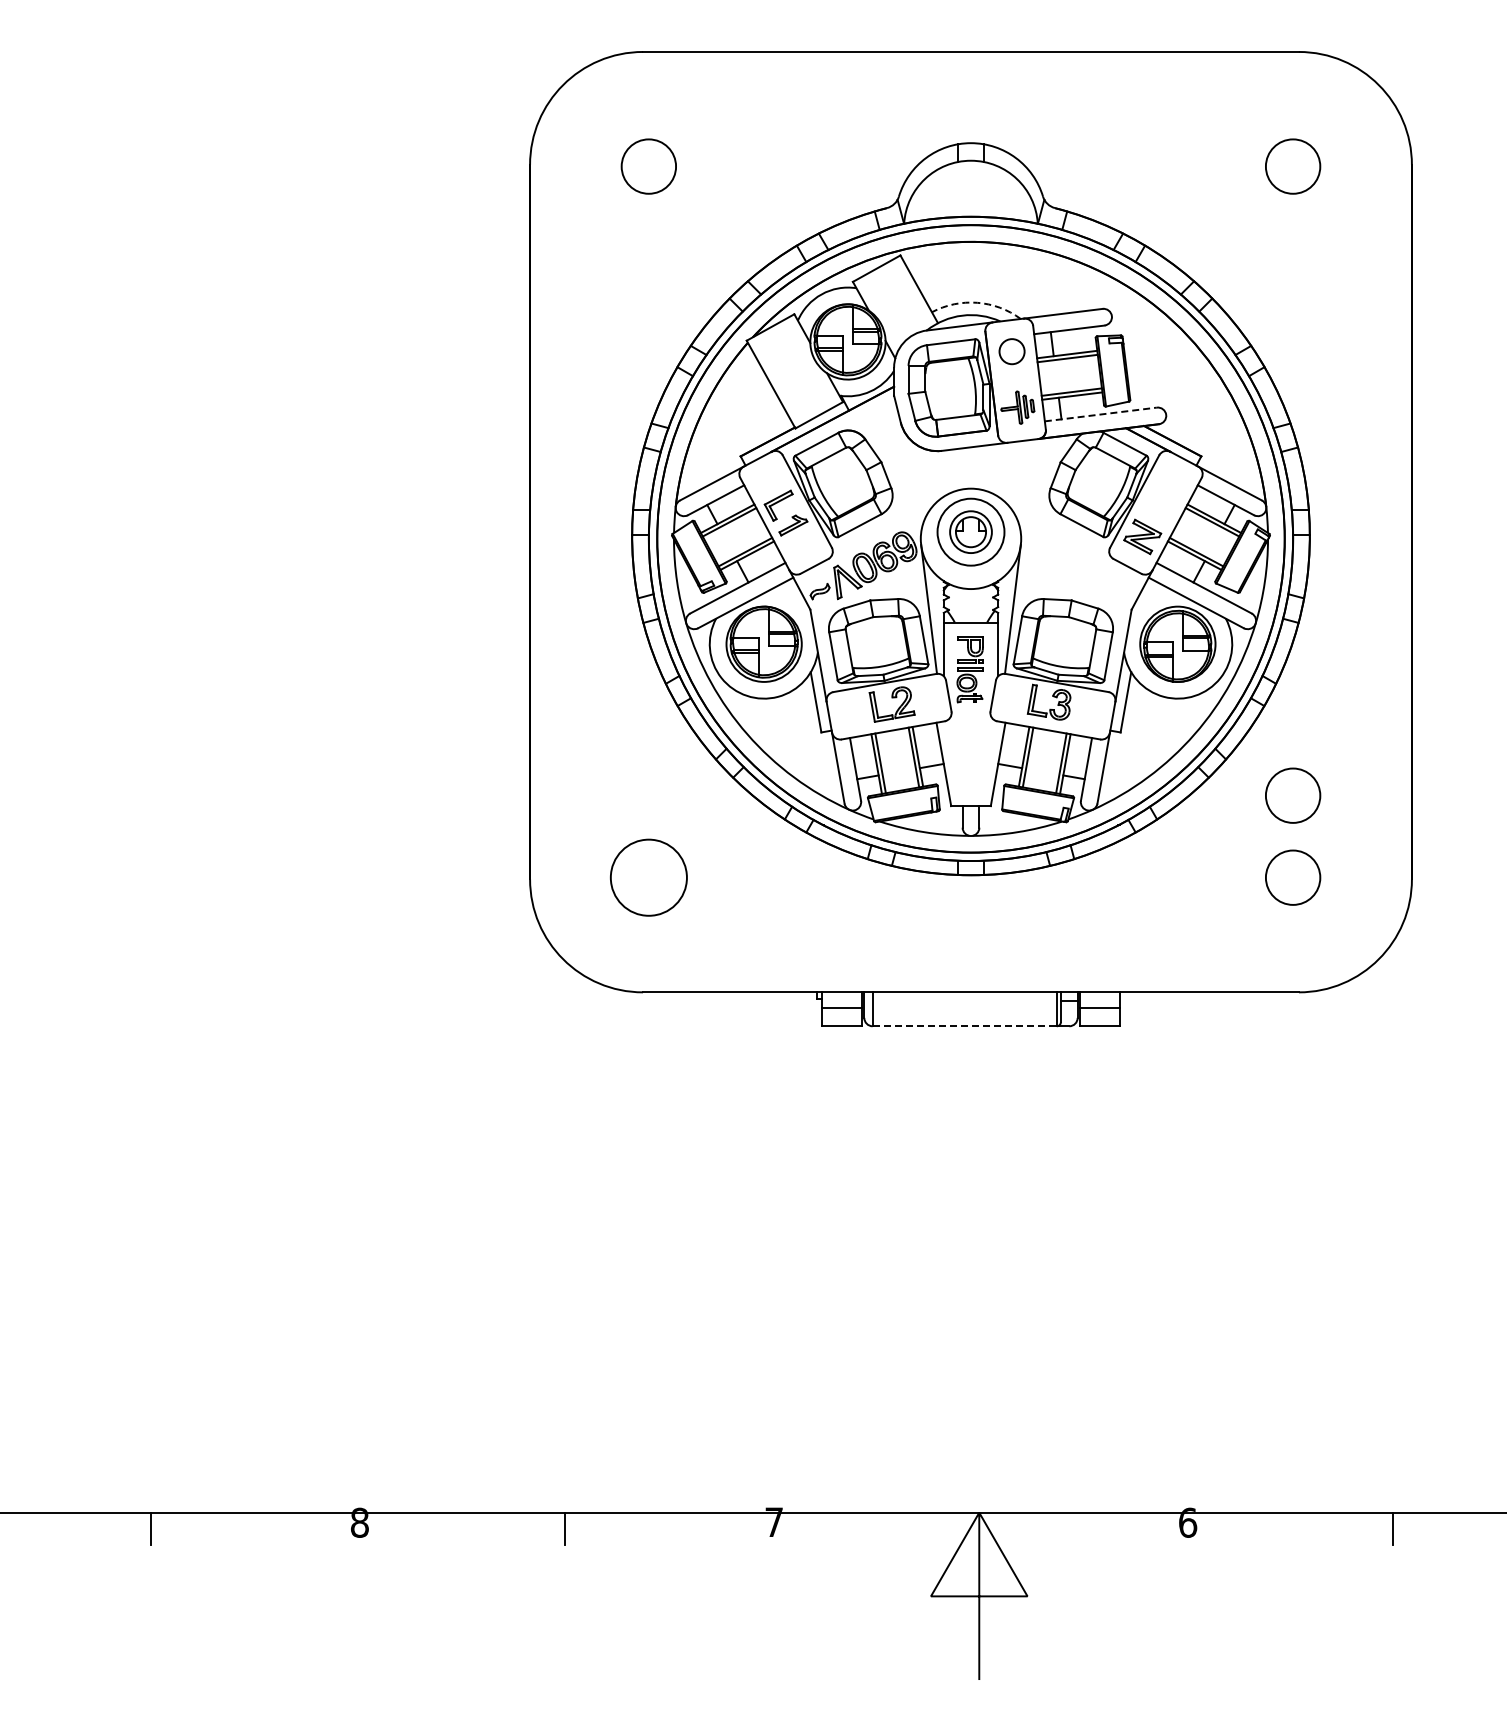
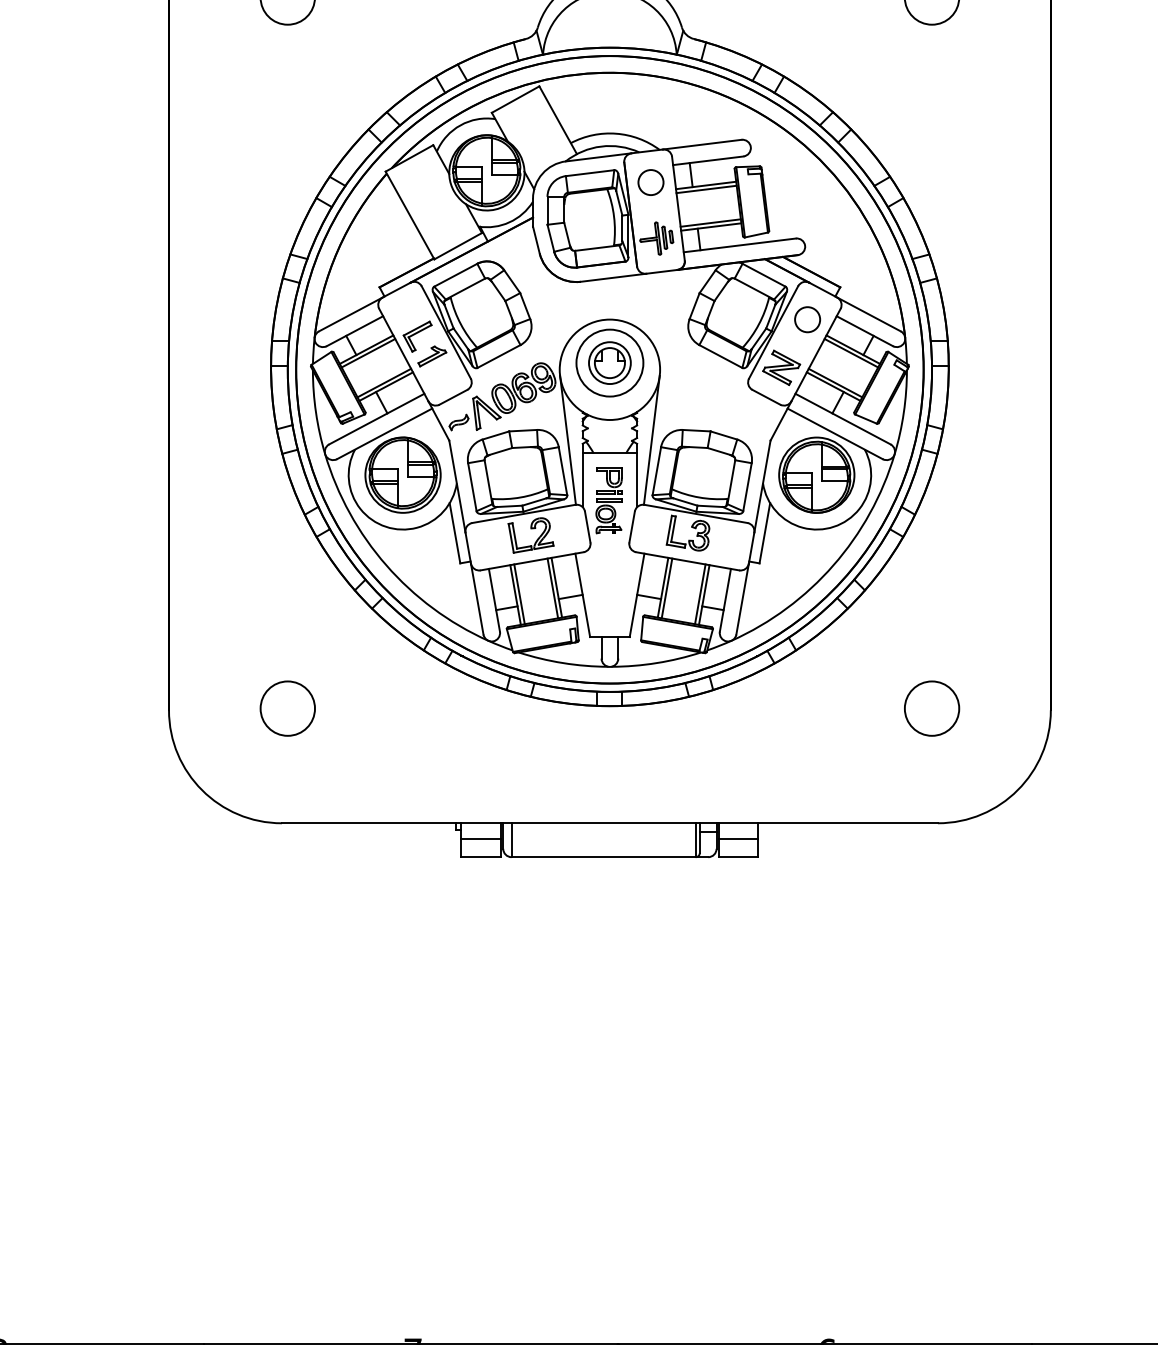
arc: (977, 302) -> (616, 133), dashed -> solid
line: (1101, 414) -> (740, 245), dashed -> solid
circle: (1168, 488) -> (807, 319), added
circle: (1293, 795) -> (932, 626), removed
circle: (648, 877) -> (287, 708), size x0.71
line: (965, 1026) -> (604, 857), dashed -> solid

